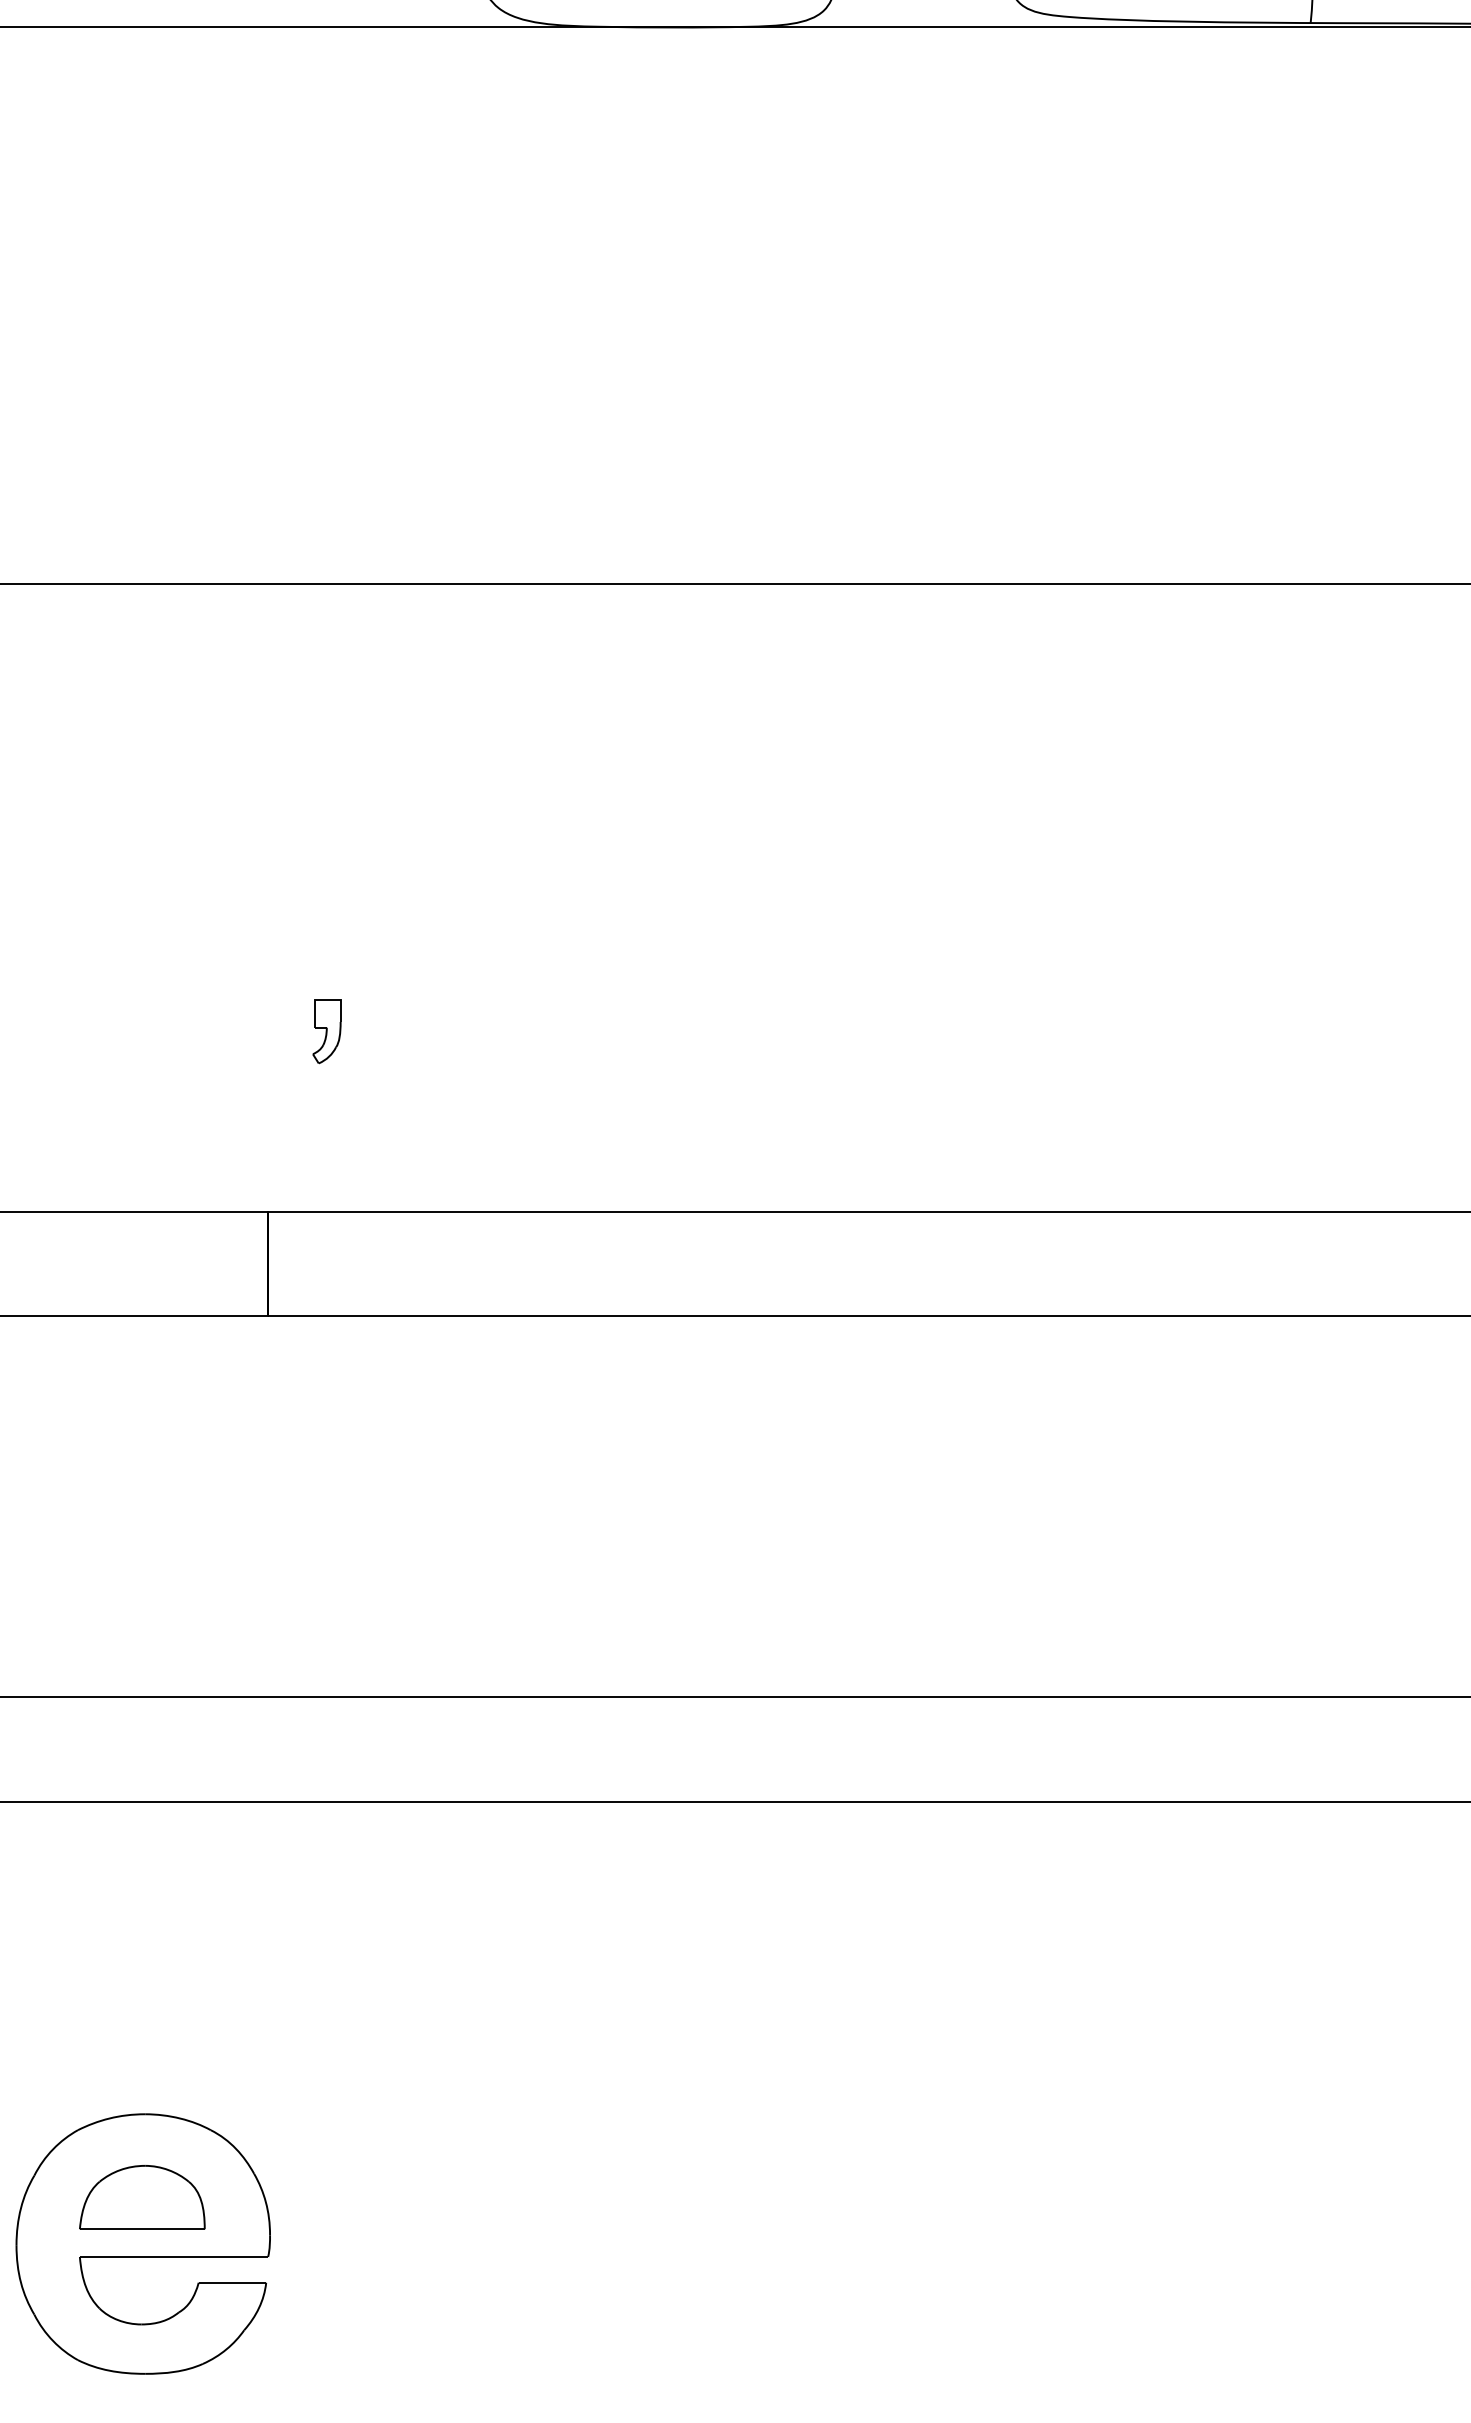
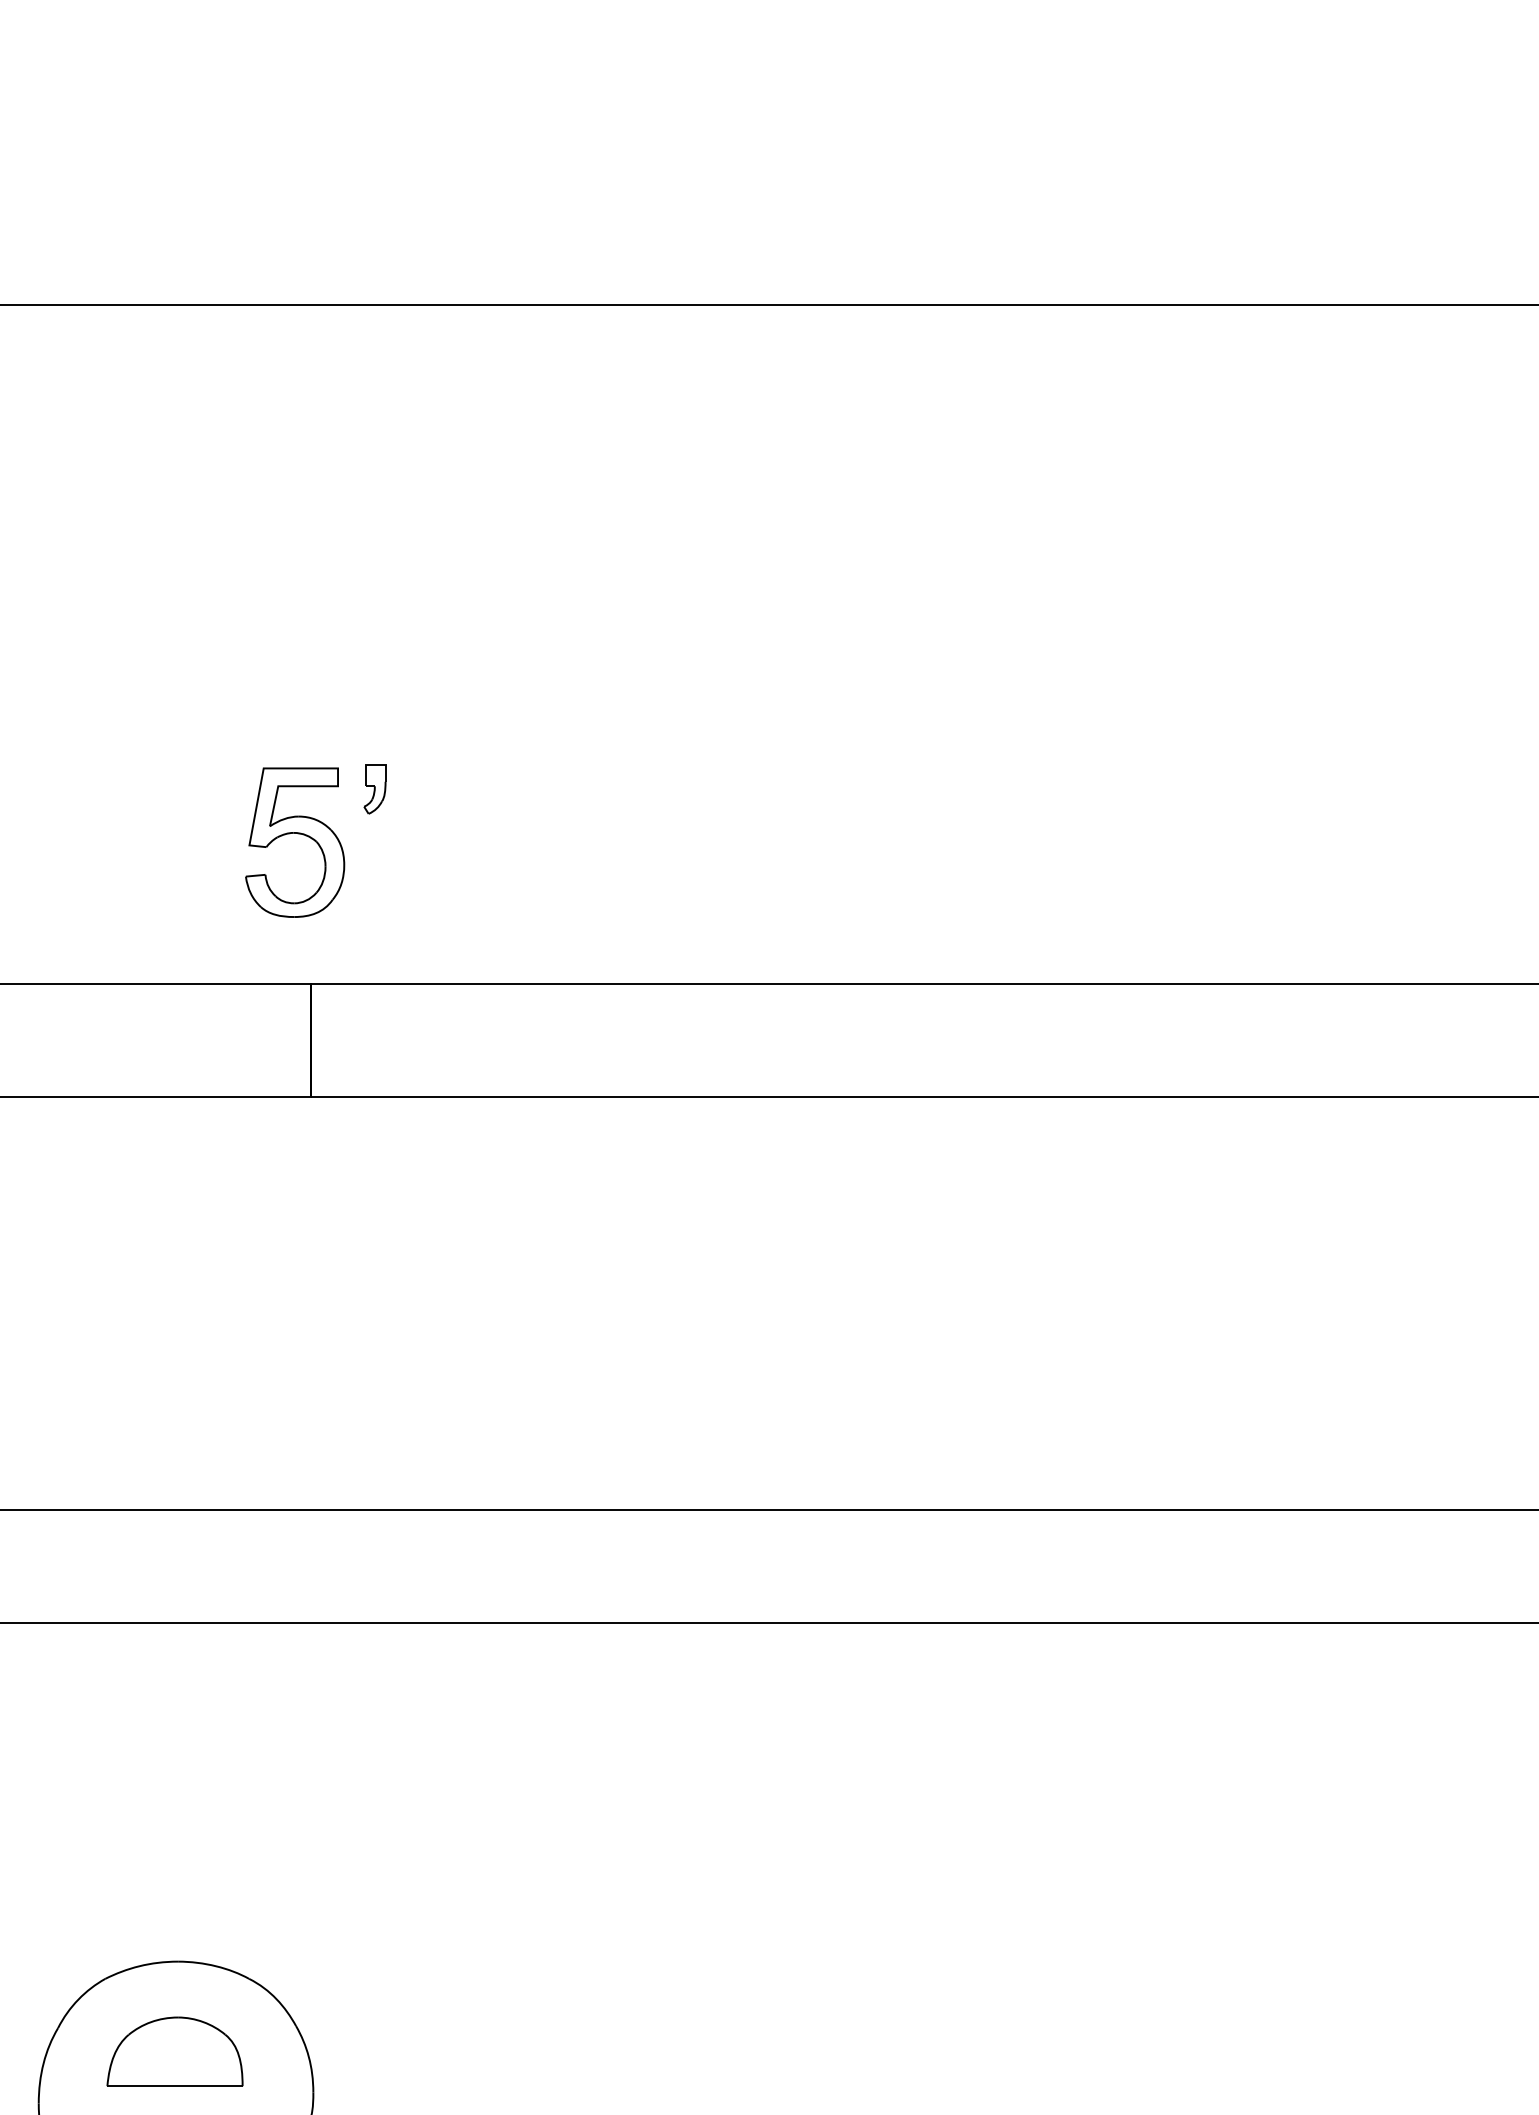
part: (326, 1031) -> (374, 789), size x0.71
part: (255, 1073) -> (297, 834), added

